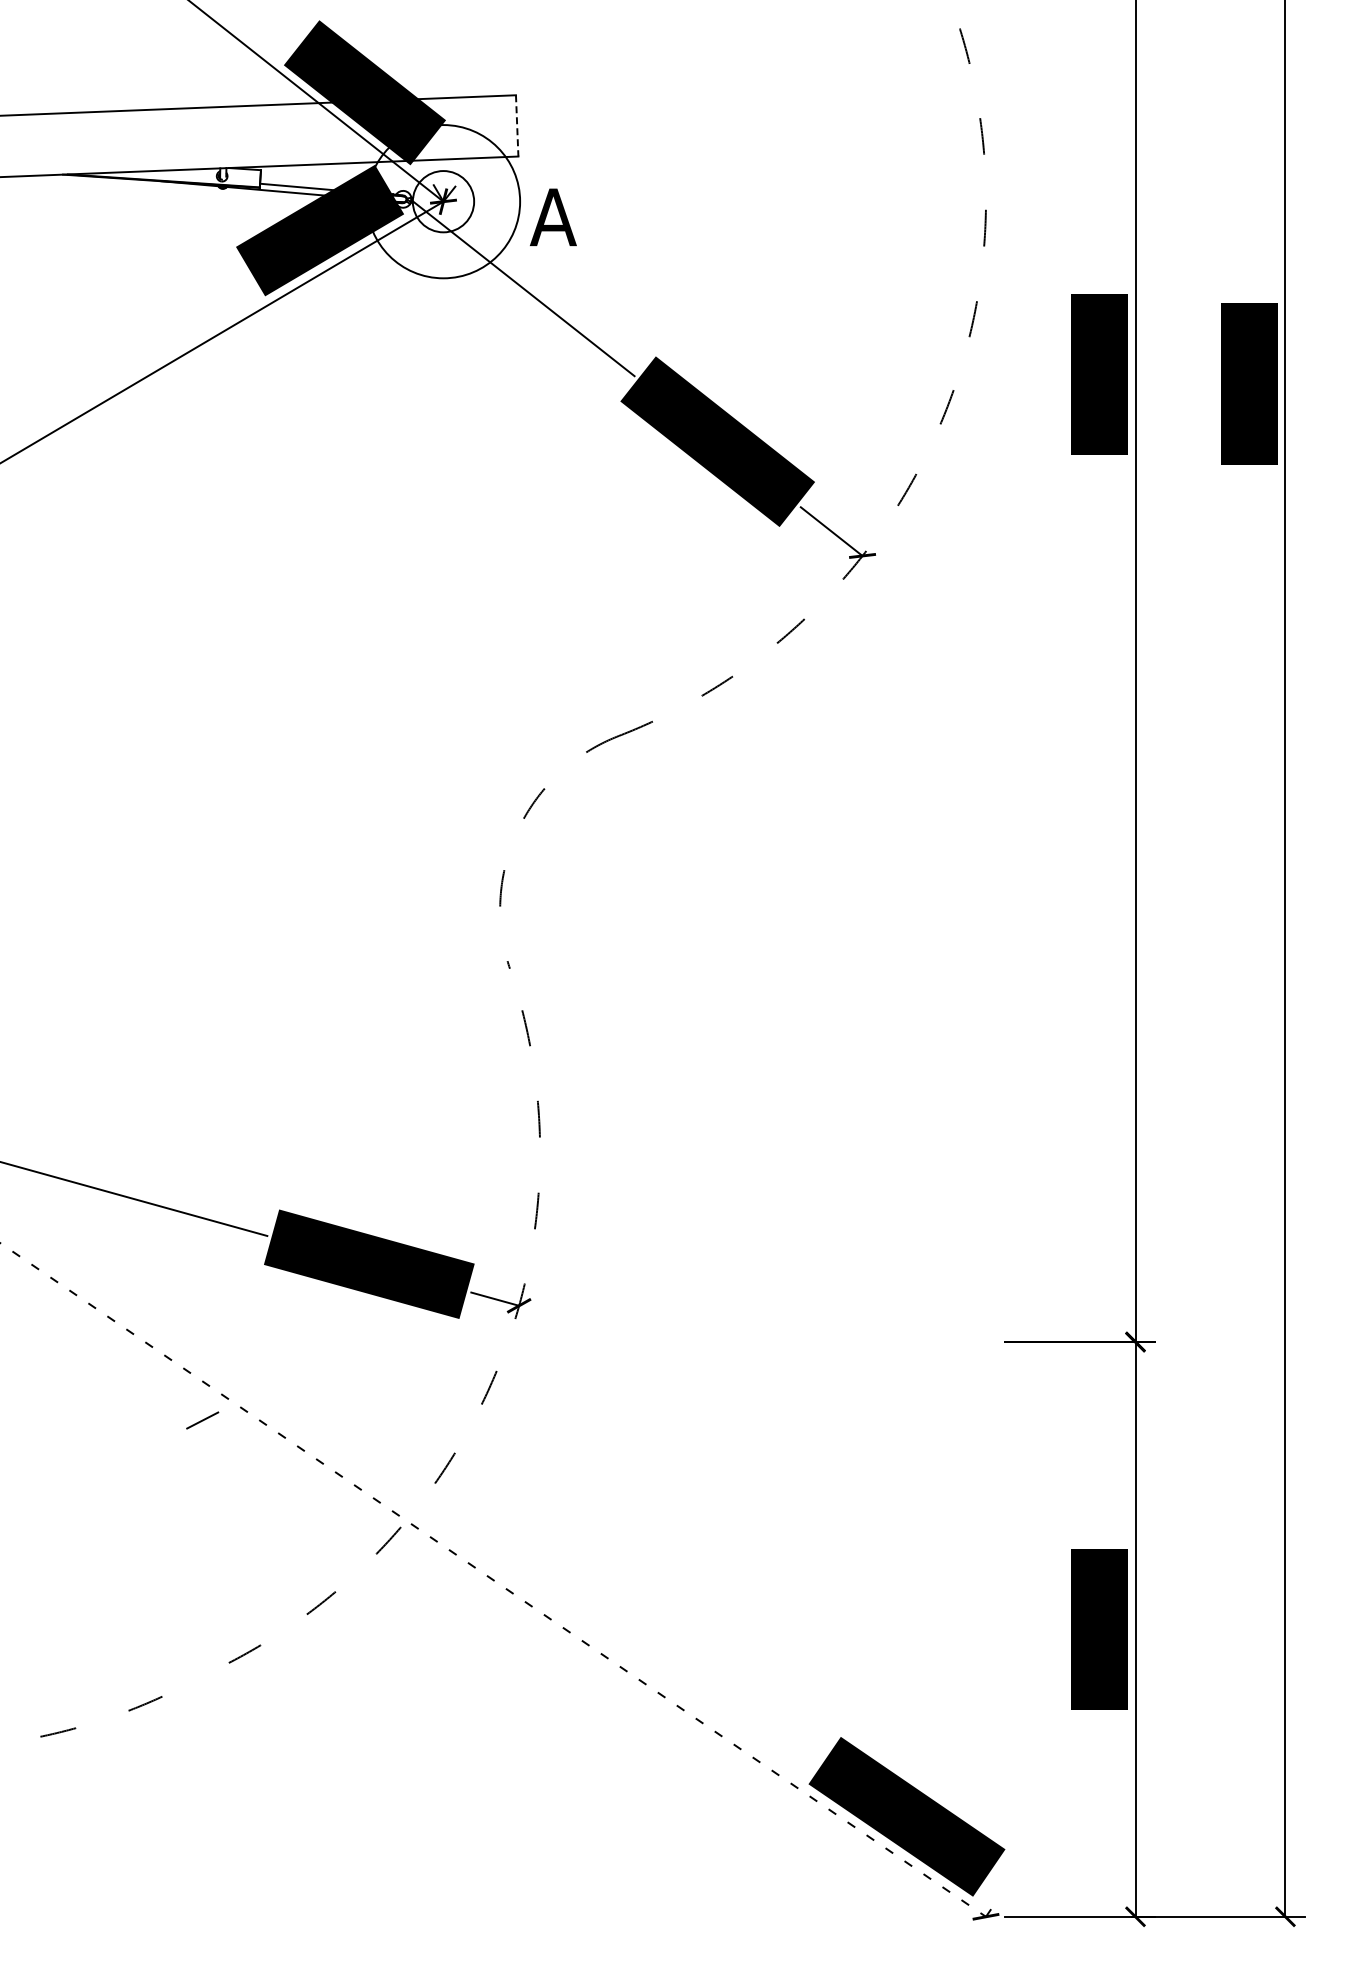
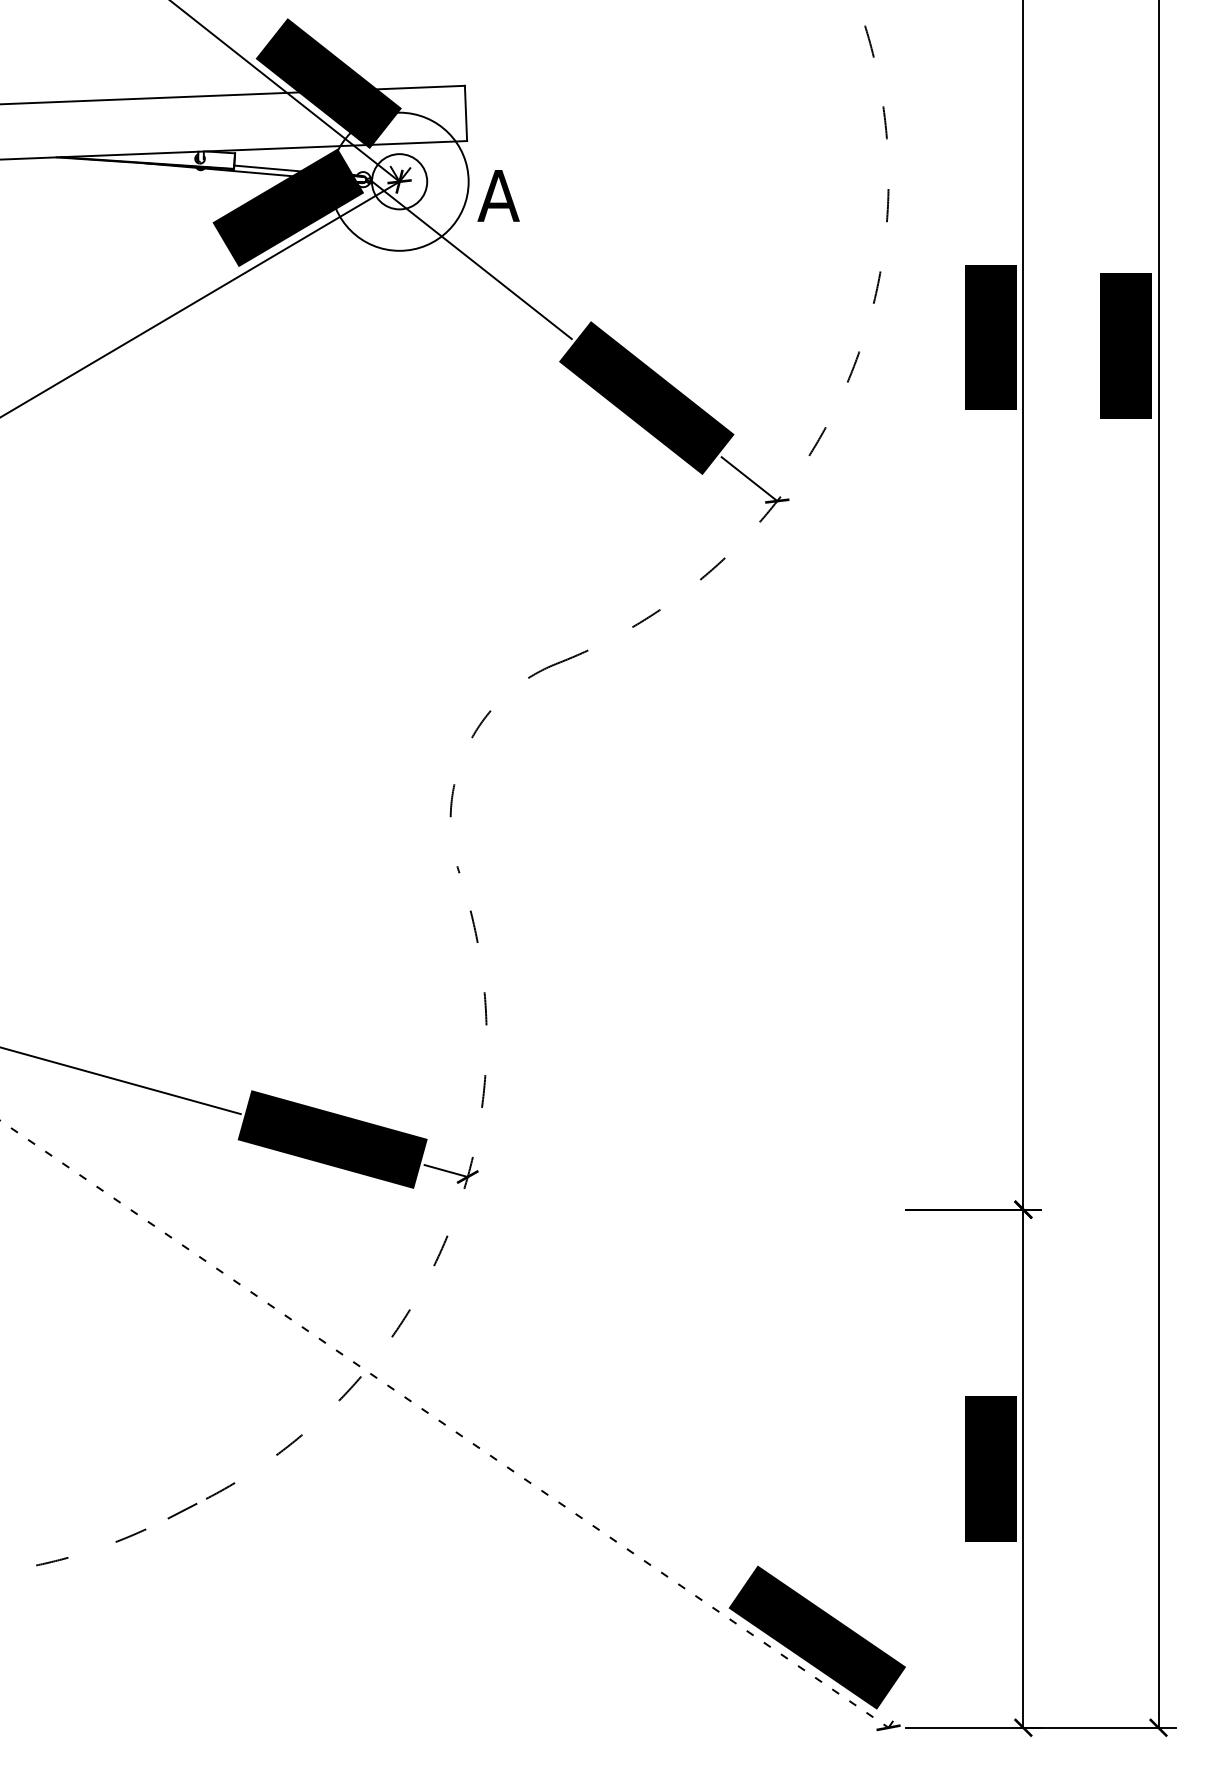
line: (517, 125) -> (466, 113), dashed -> solid
line: (202, 1420) -> (182, 1511), moved

